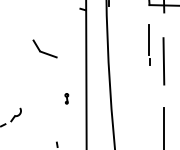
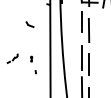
part: (44, 49) -> (29, 24), size x0.62
part: (66, 97) -> (31, 58), moved
line: (148, 115) -> (81, 57), added

